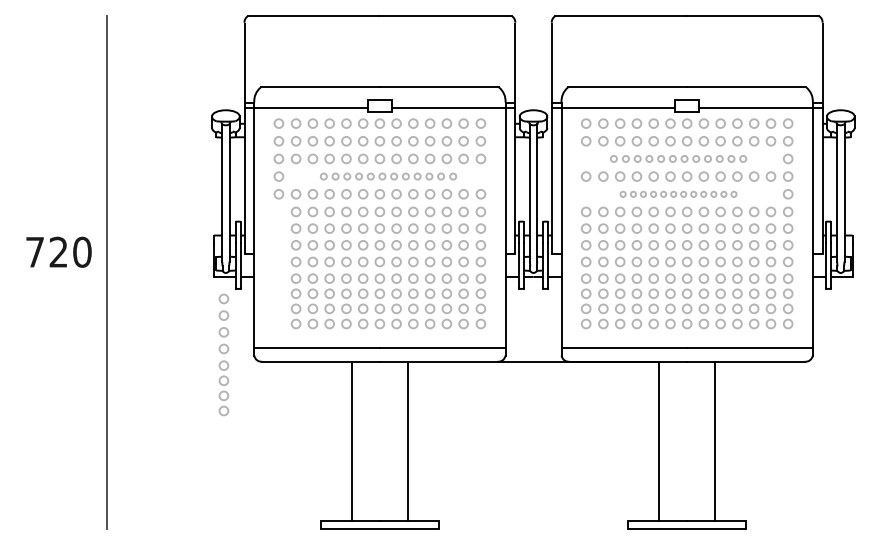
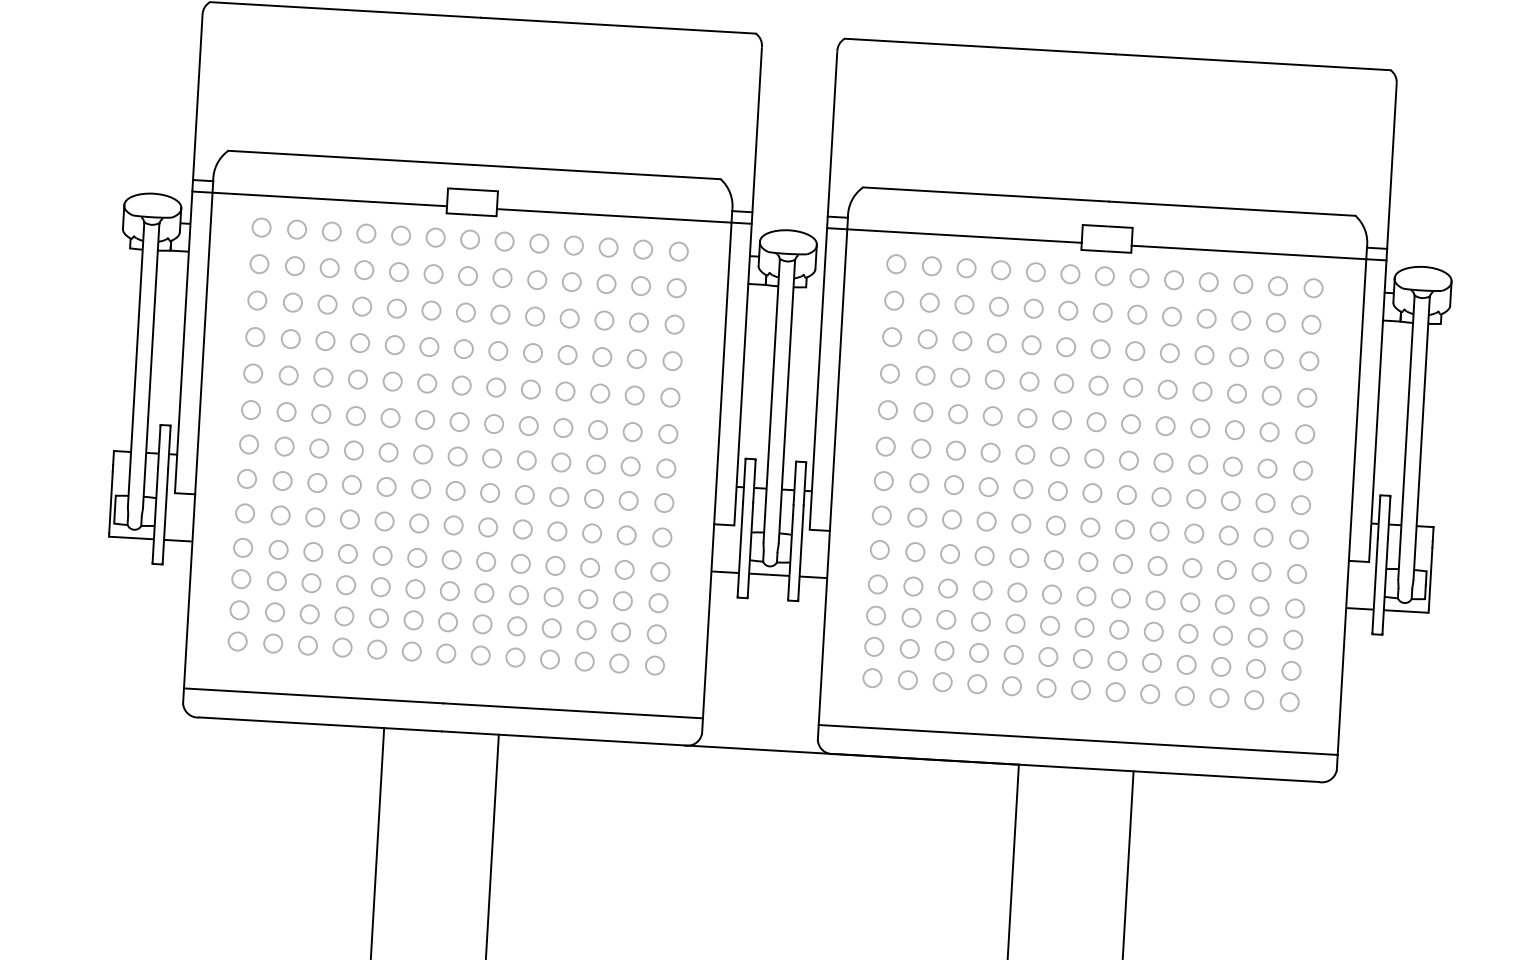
part: (678, 158) -> (1082, 347), size x1.43
part: (388, 176) -> (481, 349), size x1.43
part: (678, 194) -> (1078, 421), size x1.67
part: (223, 354) -> (243, 524), moved

